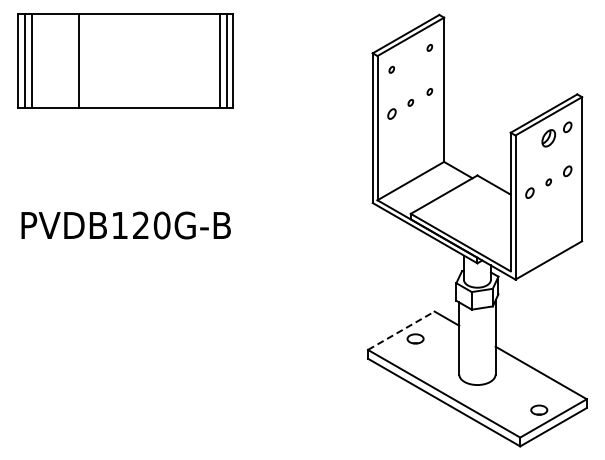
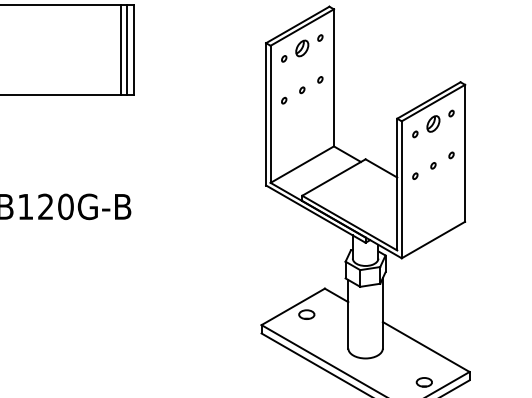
part: (410, 58) -> (301, 48), added
part: (391, 113) -> (283, 100), size x0.62
part: (567, 127) -> (451, 113), size x0.62
part: (529, 149) -> (415, 134), added
part: (567, 171) -> (451, 155), size x0.62
part: (529, 193) -> (415, 176), size x0.62
line: (401, 330) -> (293, 306), dashed -> solid

